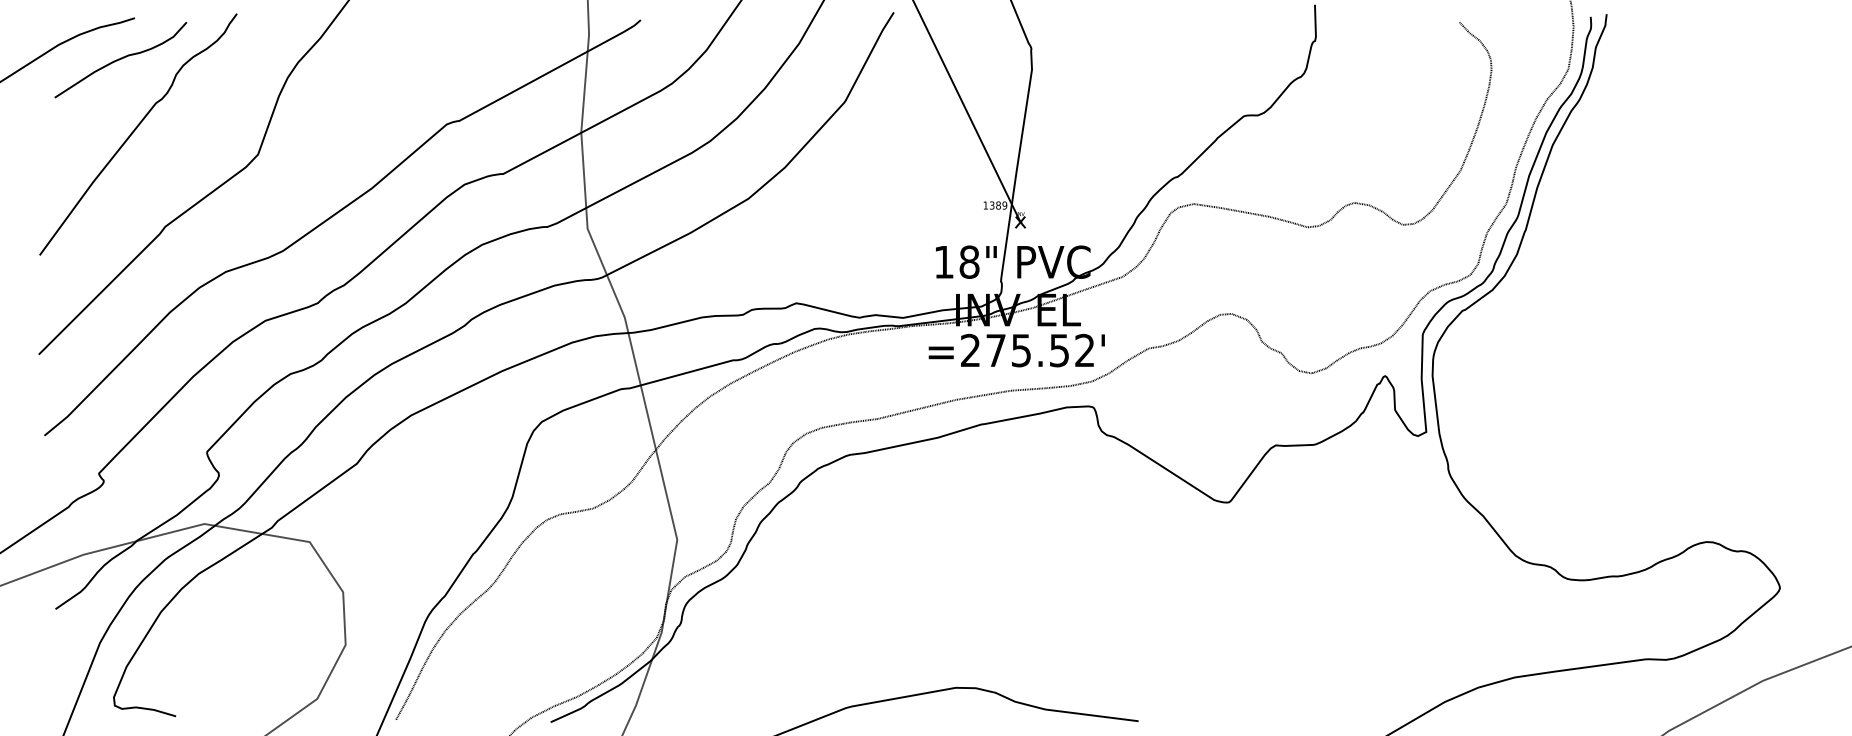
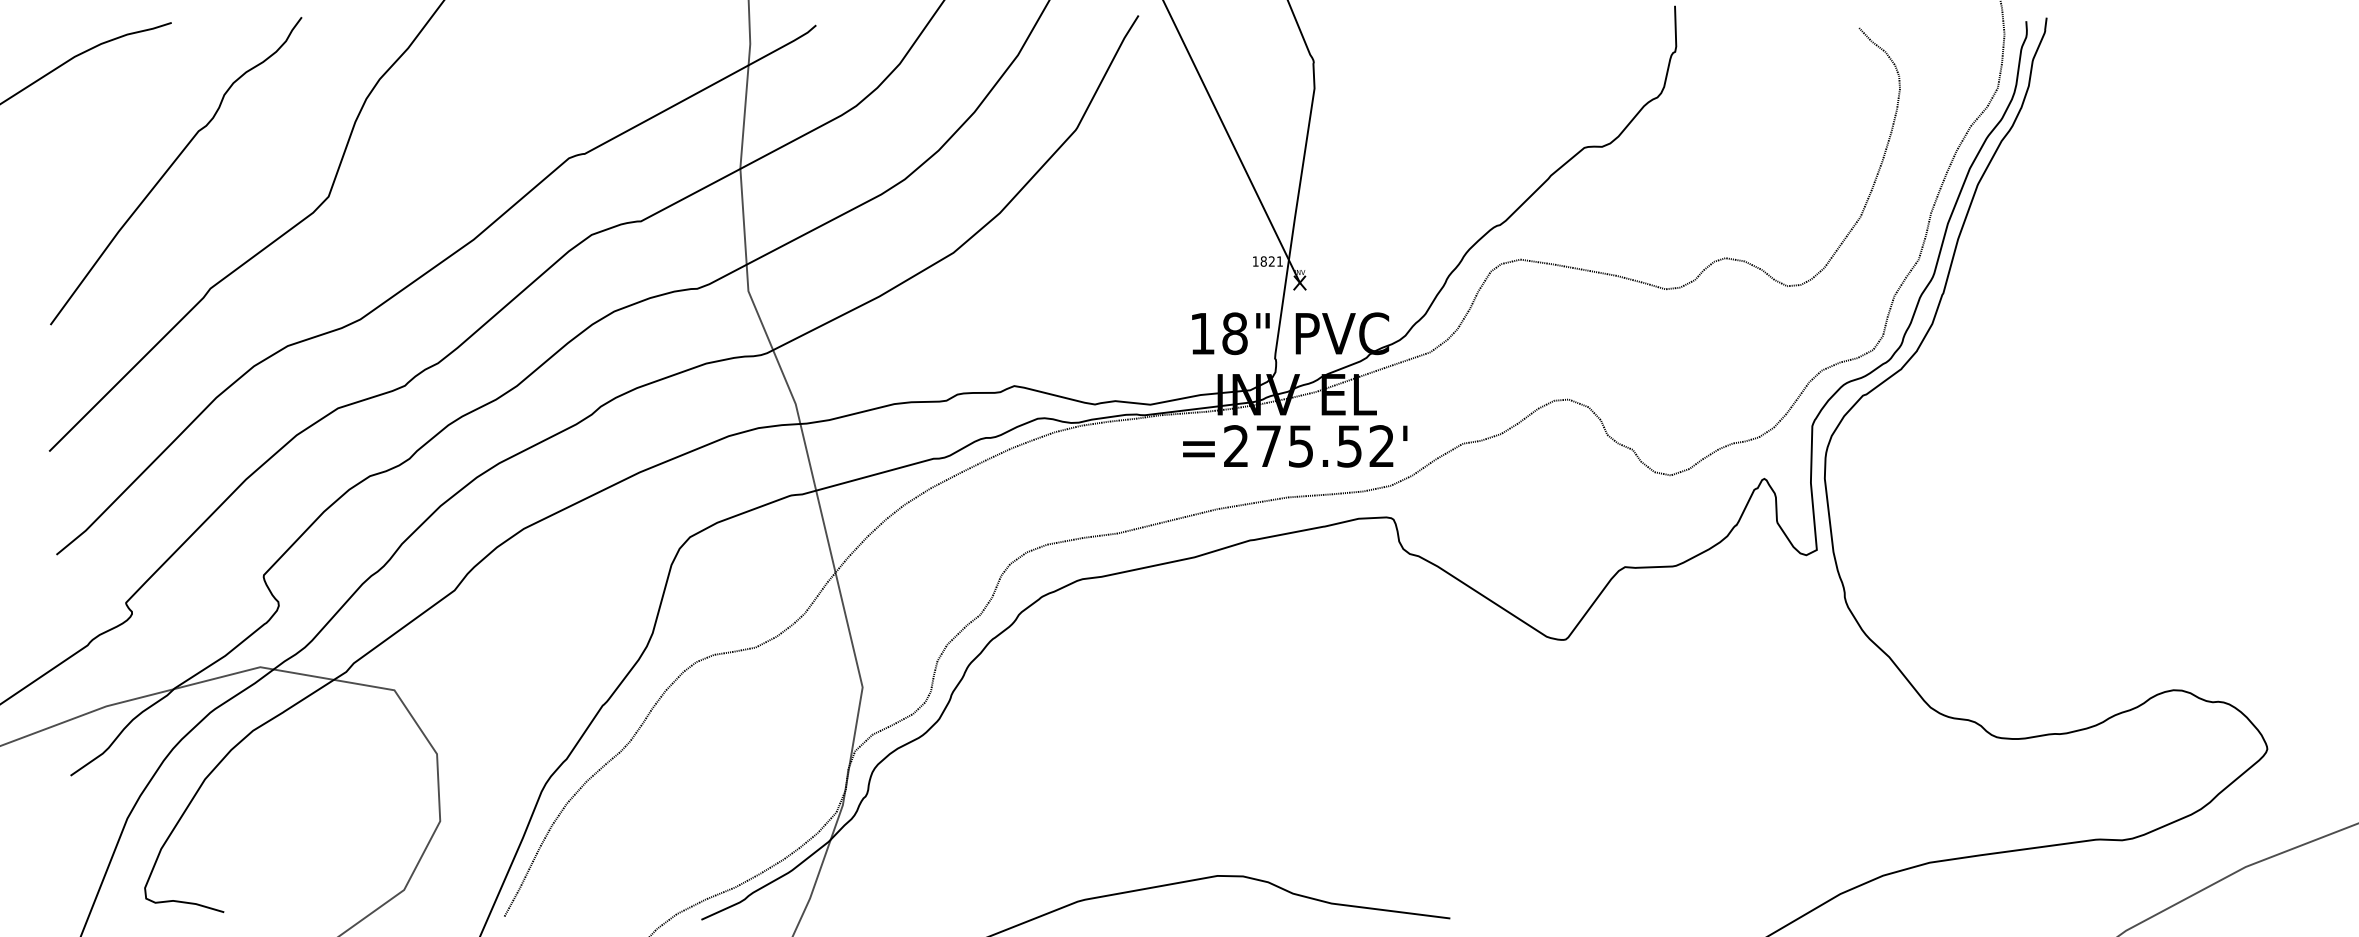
curve: (120, 59) -> (153, 75), removed
text: (998, 205) -> (1271, 261), 1389 -> 1821

